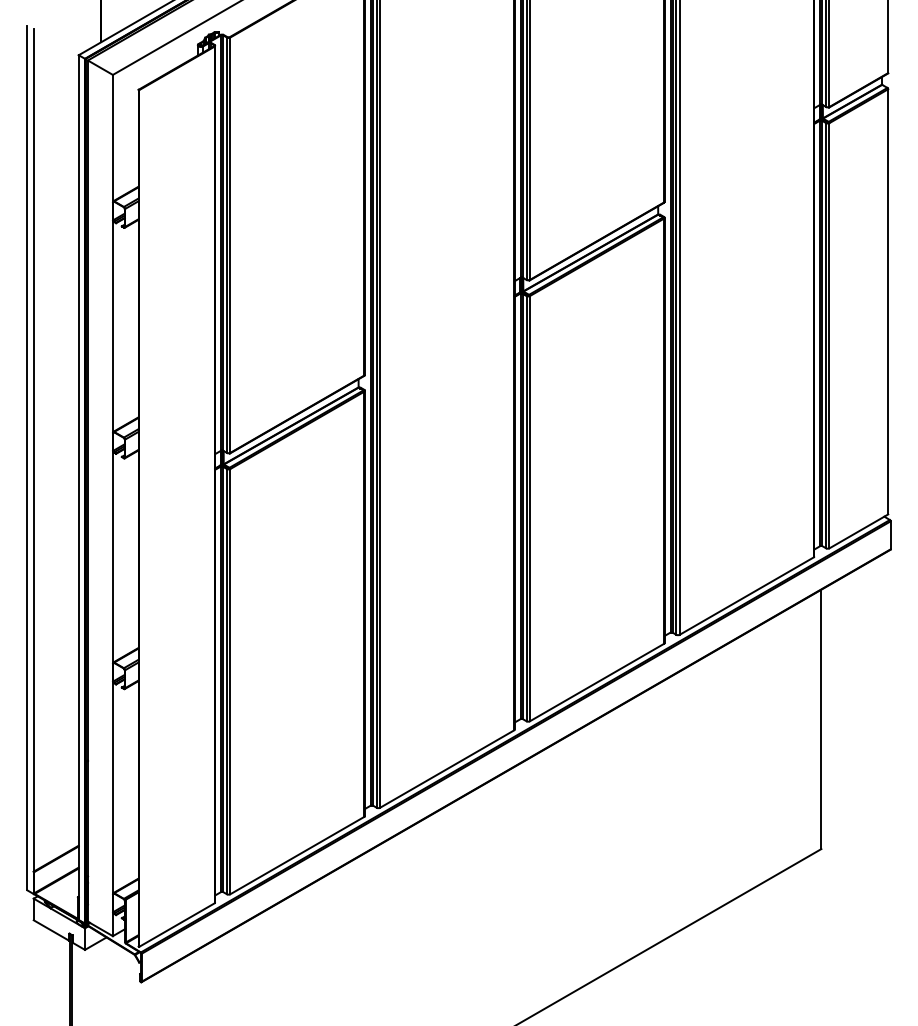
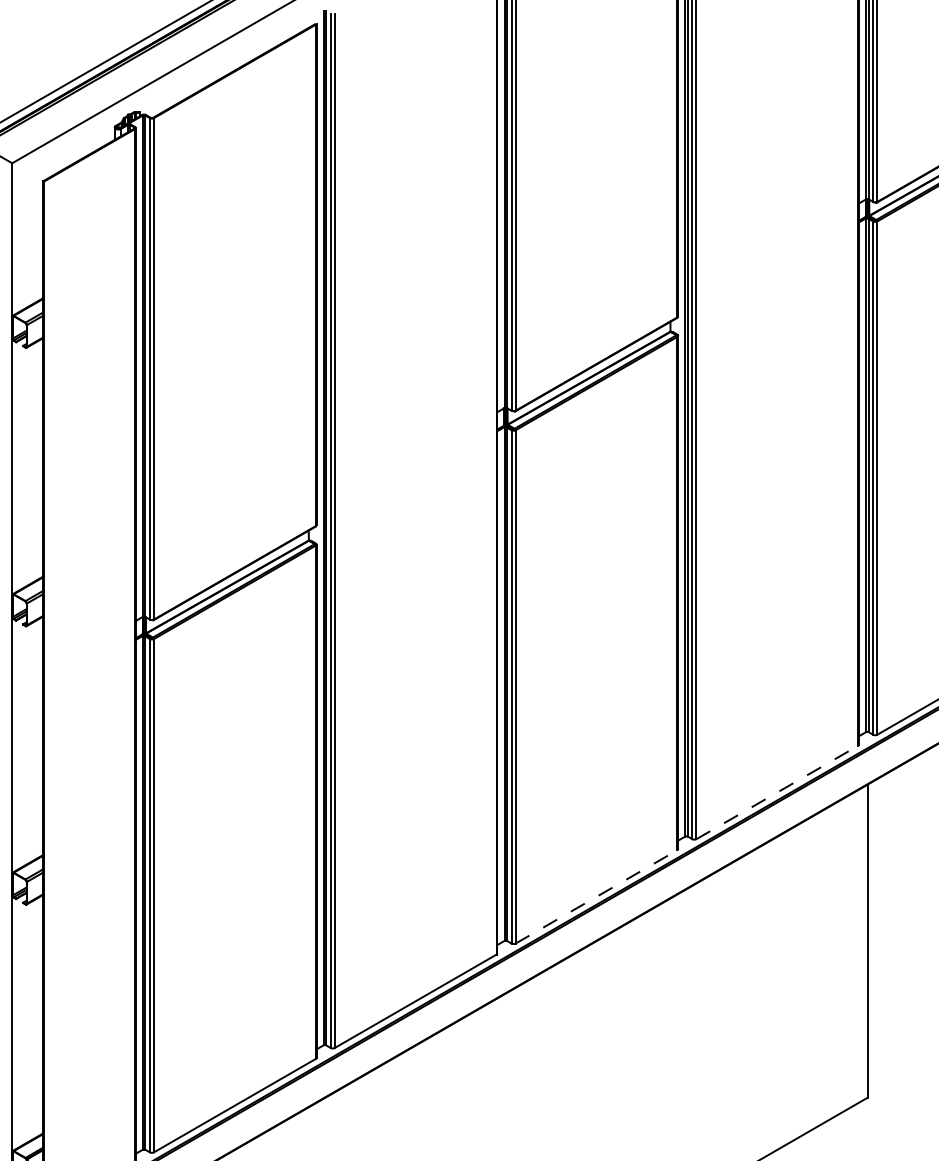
line: (747, 595) -> (778, 791), solid -> dashed
line: (597, 682) -> (597, 896), solid -> dashed

